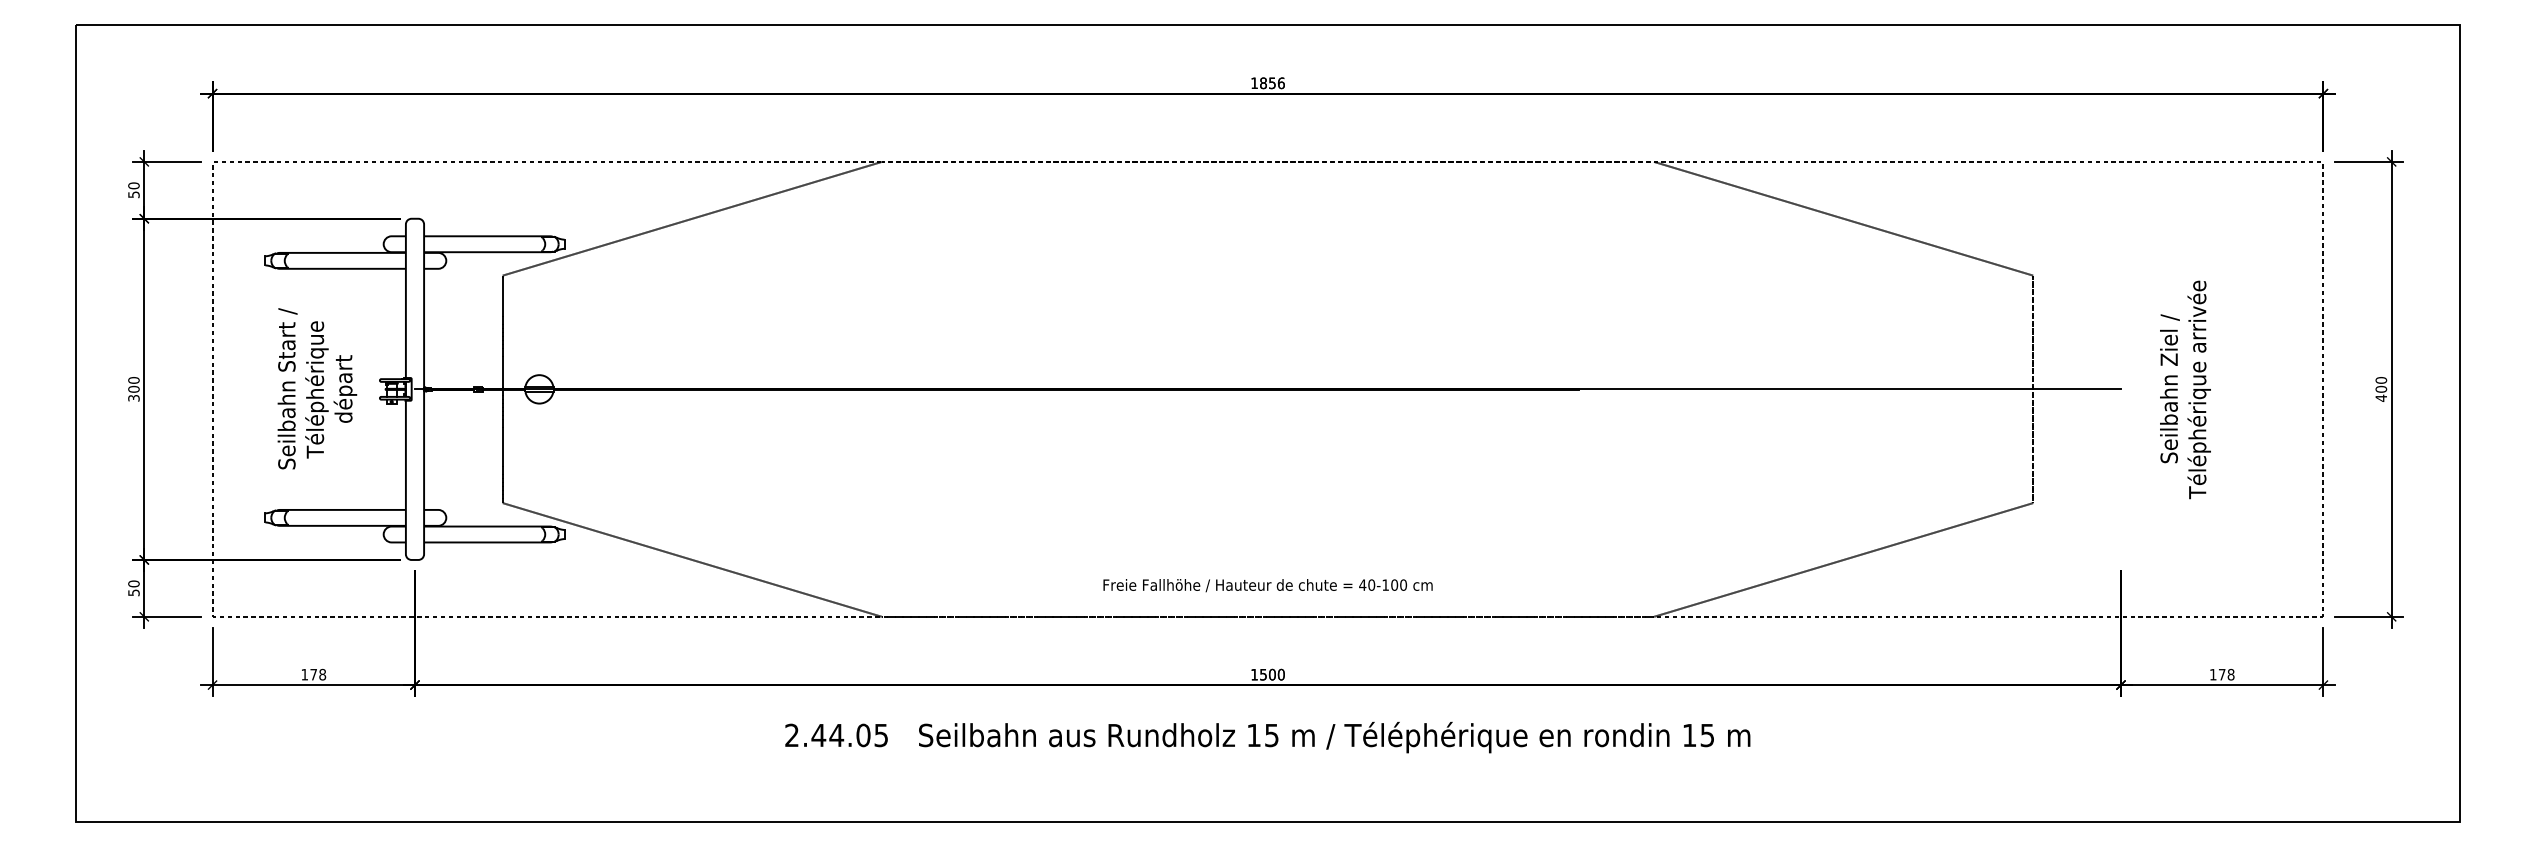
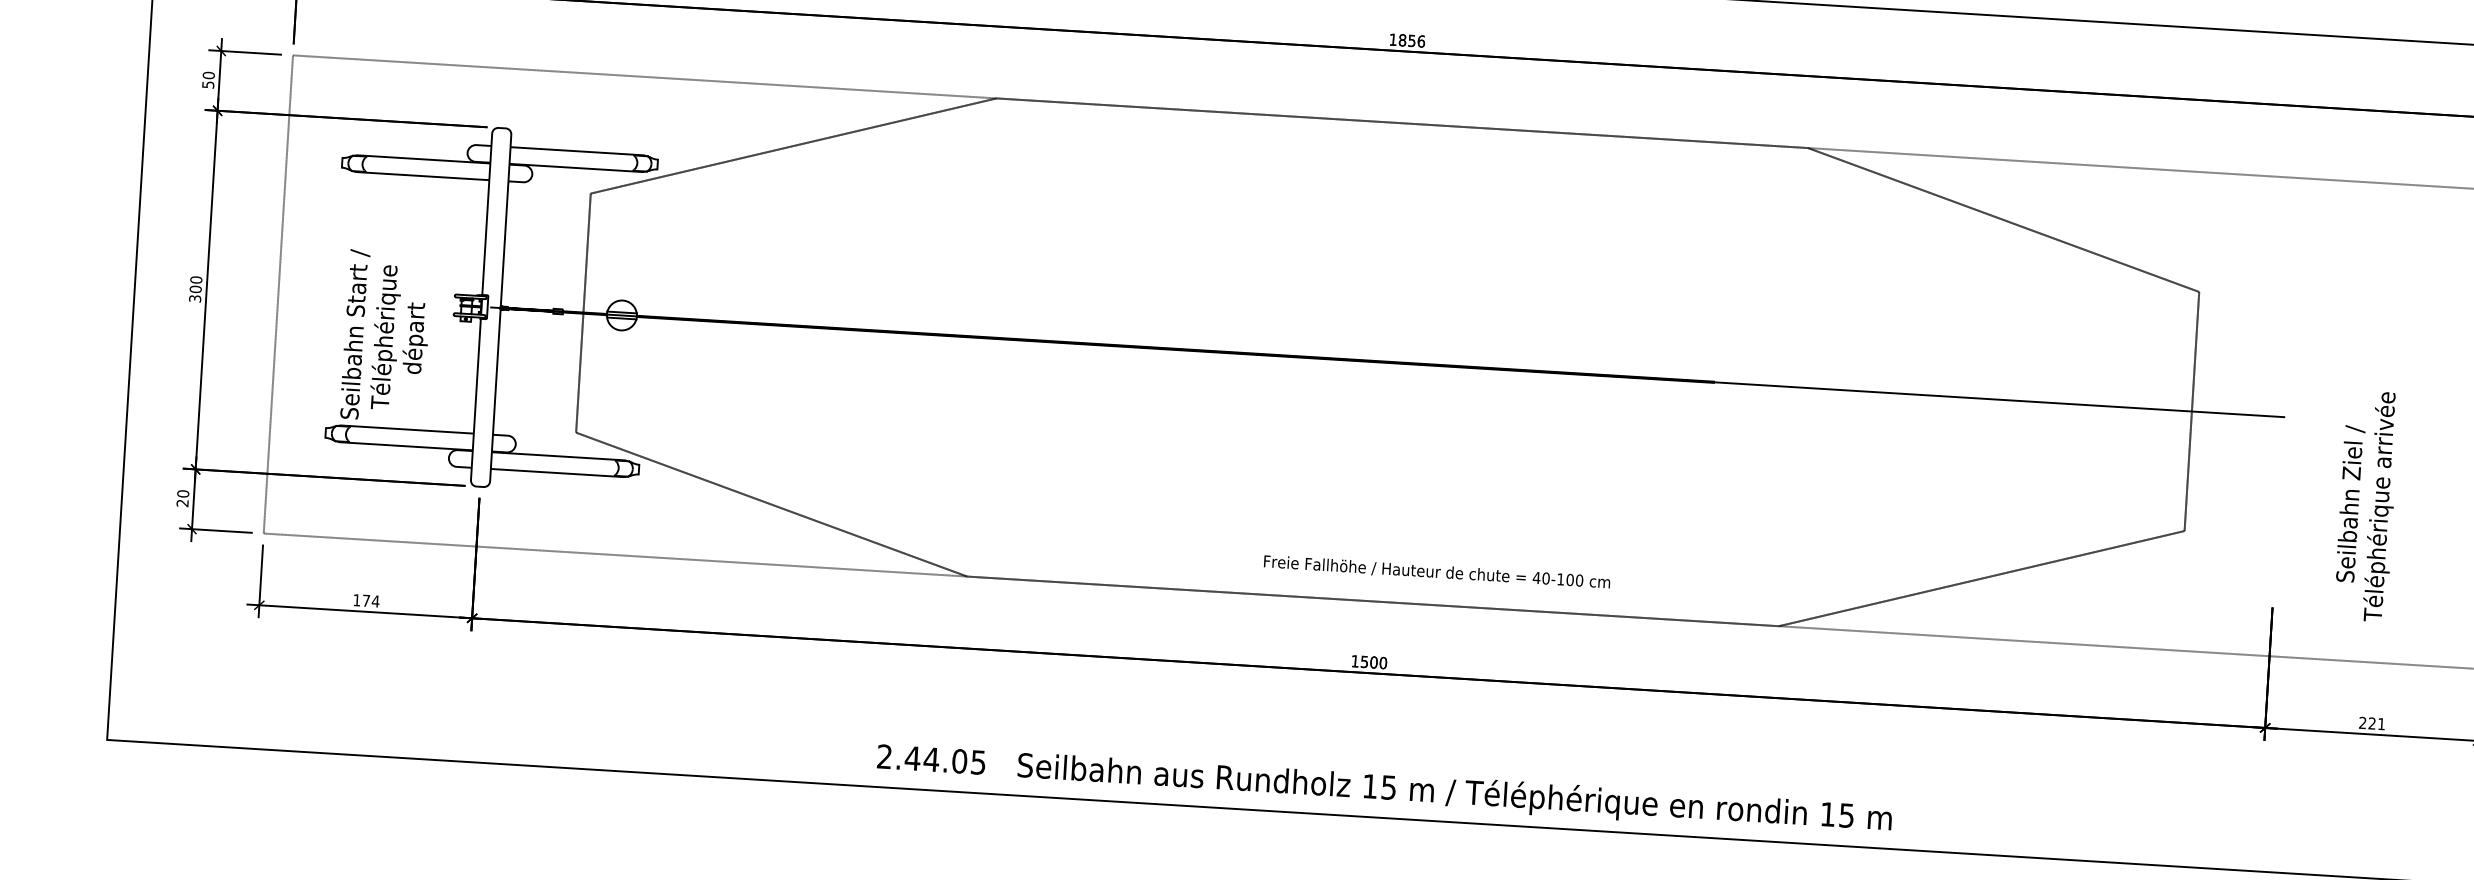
text: (317, 388) -> (386, 336), moved
text: (2185, 389) -> (2366, 505), moved
text: (1267, 585) -> (1436, 572), moved
text: (133, 592) -> (182, 502), 50 -> 20
text: (322, 674) -> (375, 601), 178 -> 174
text: (2221, 674) -> (2371, 723), 178 -> 221
text: (1267, 737) -> (1384, 789), moved

